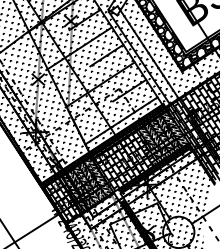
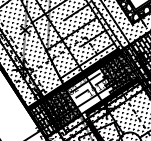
hatch: (123, 159) -> (88, 89), removed

